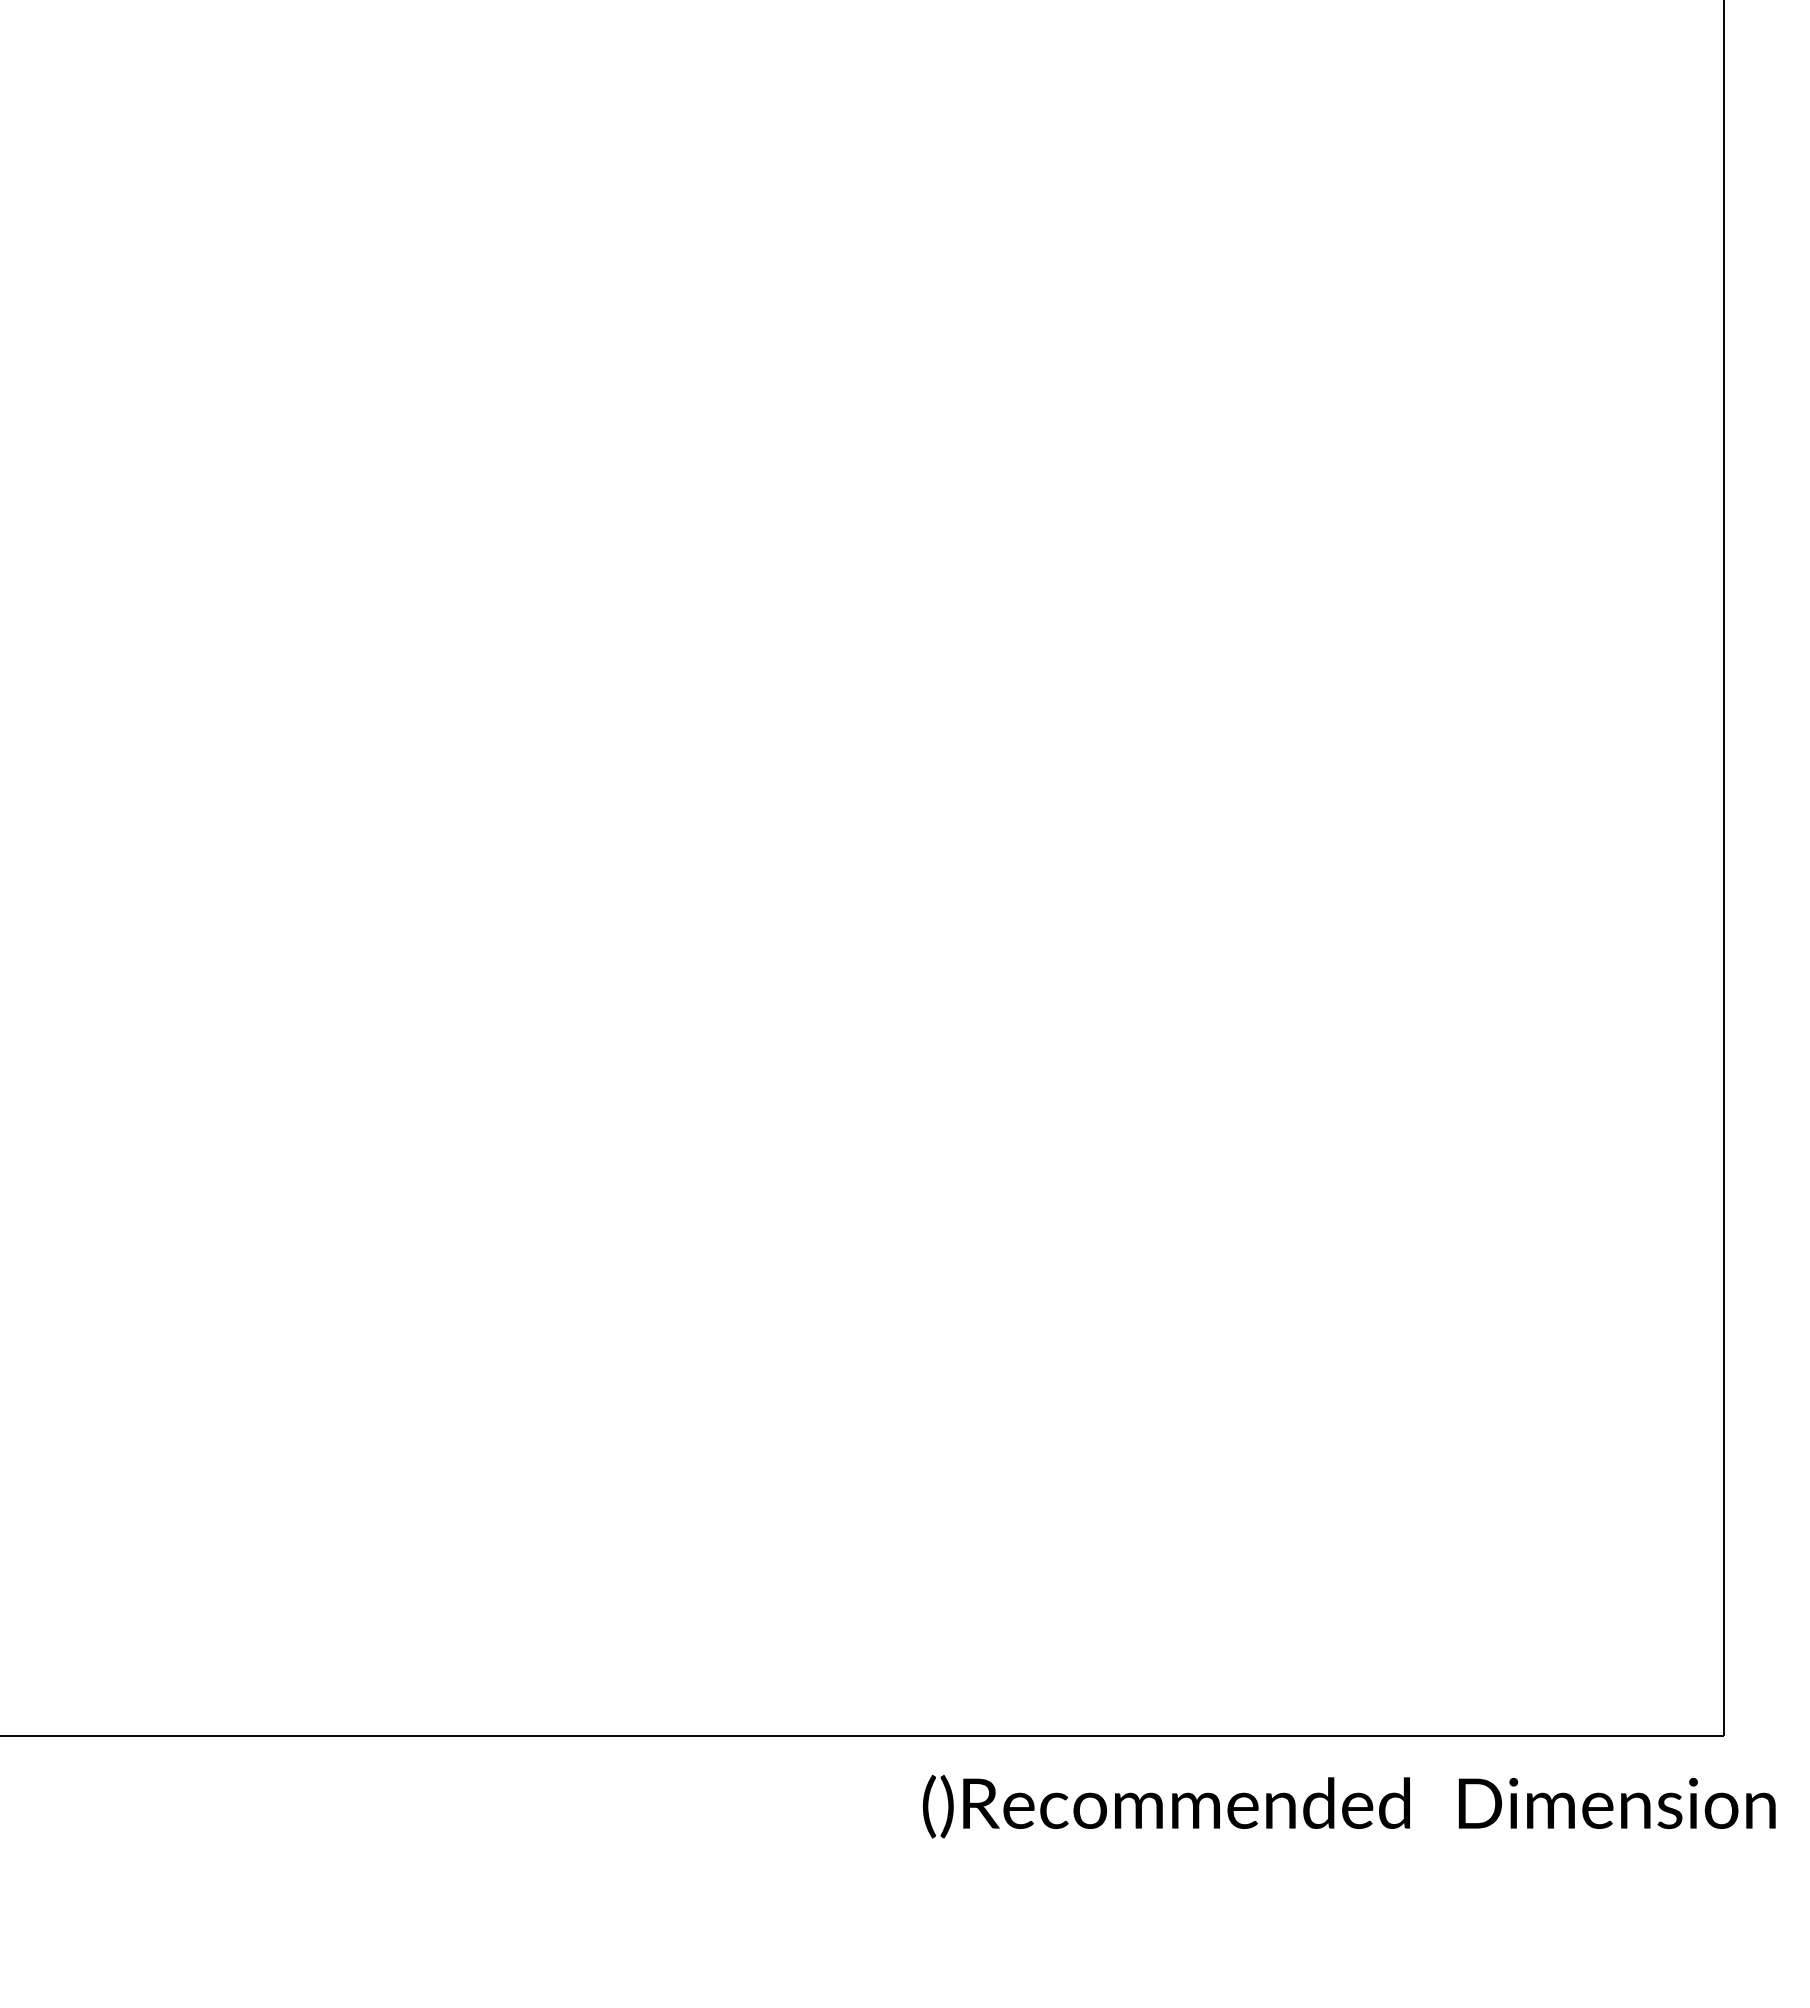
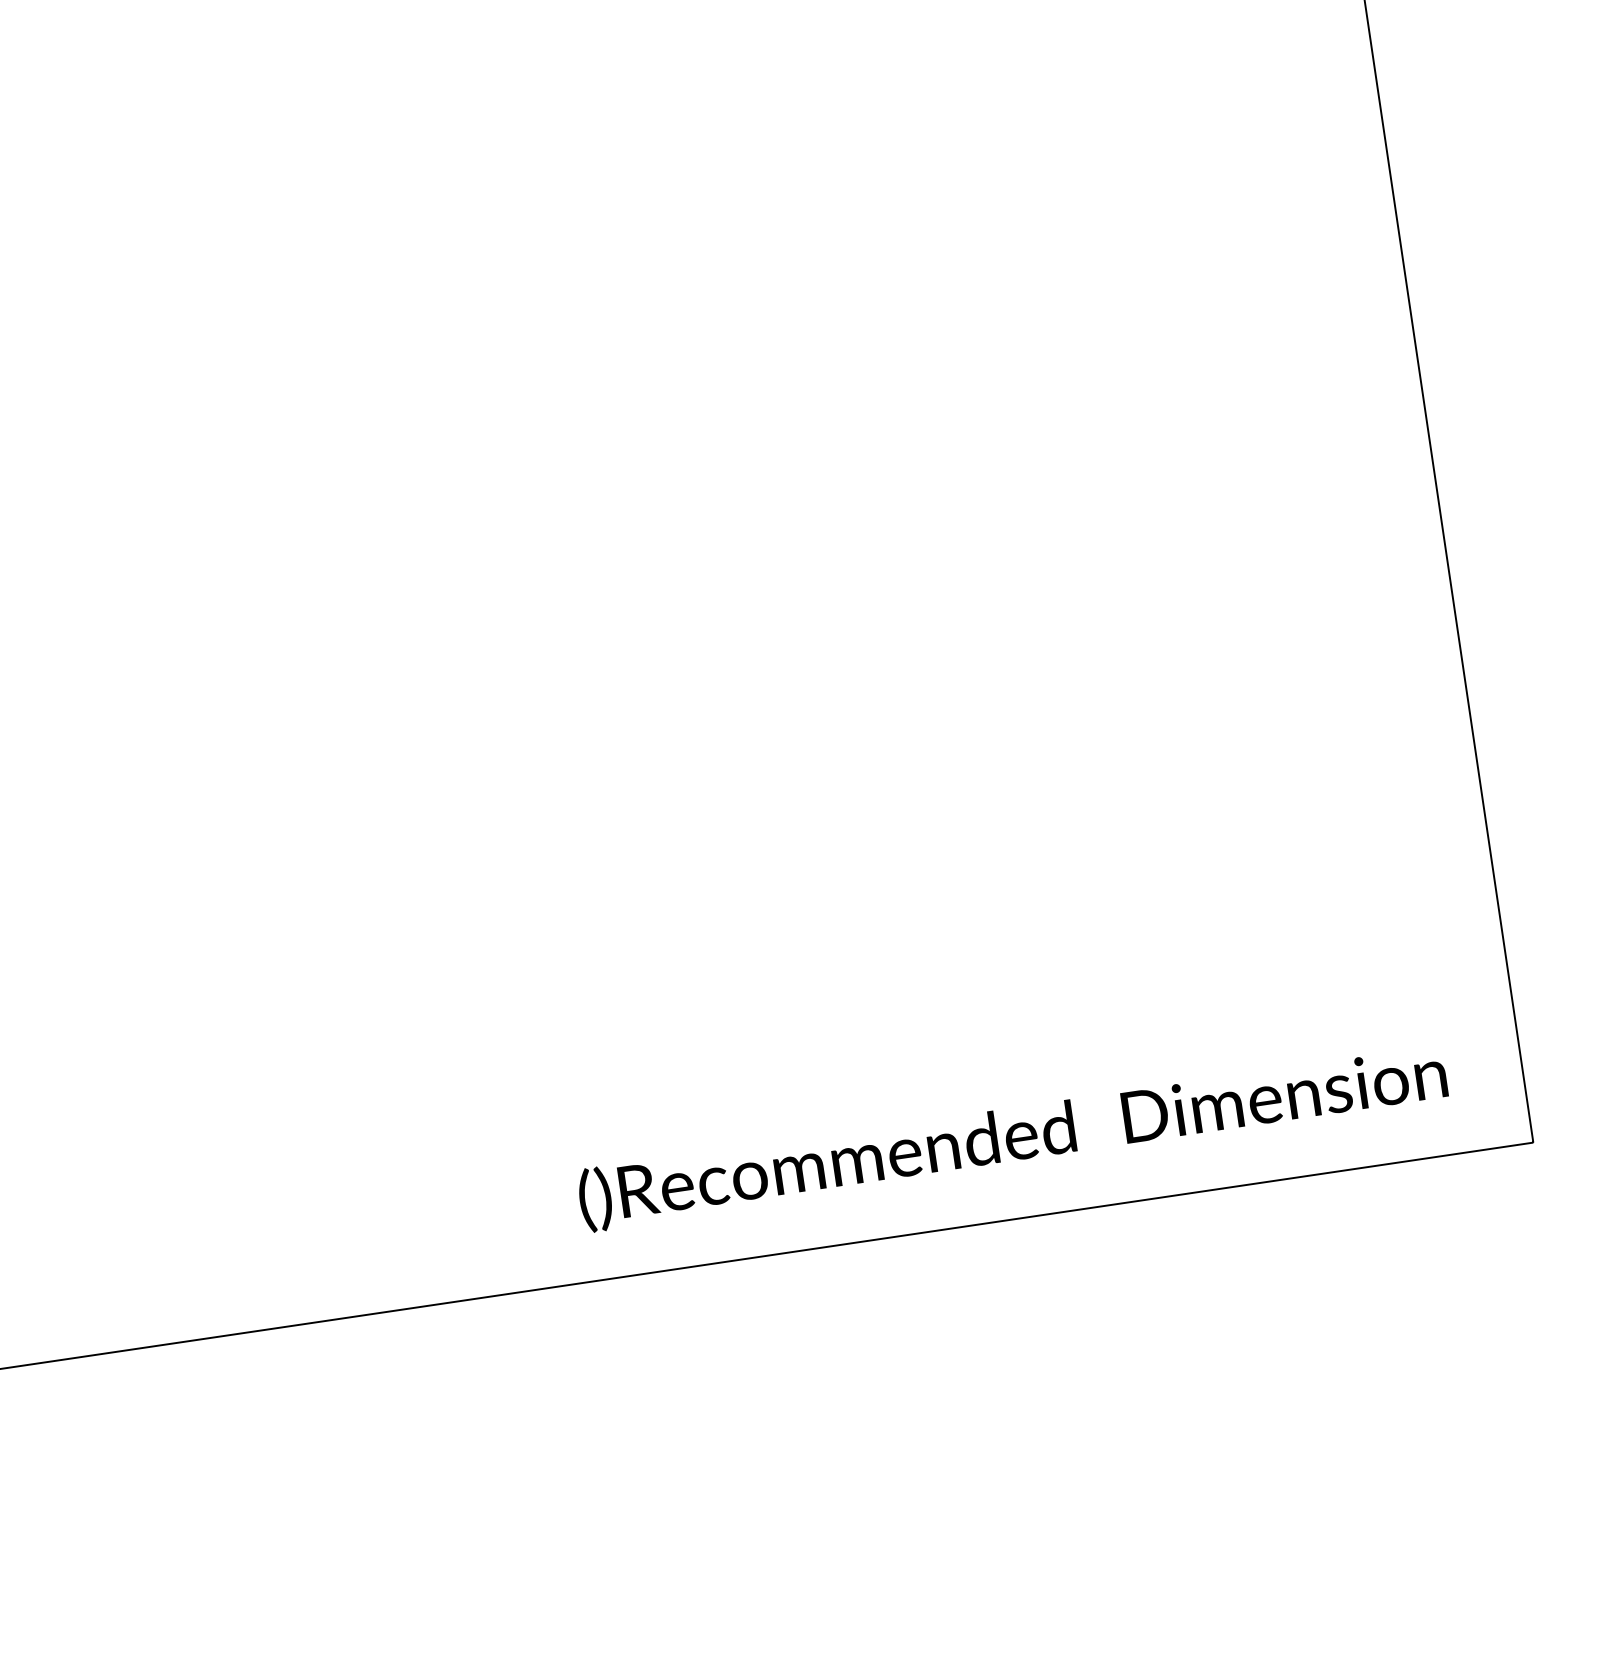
text: (1349, 1806) -> (1013, 1137), moved

